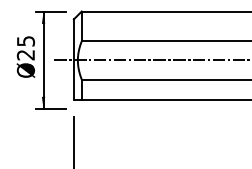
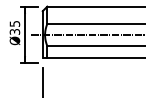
text: (26, 54) -> (15, 31), Ø25 -> Ø35

